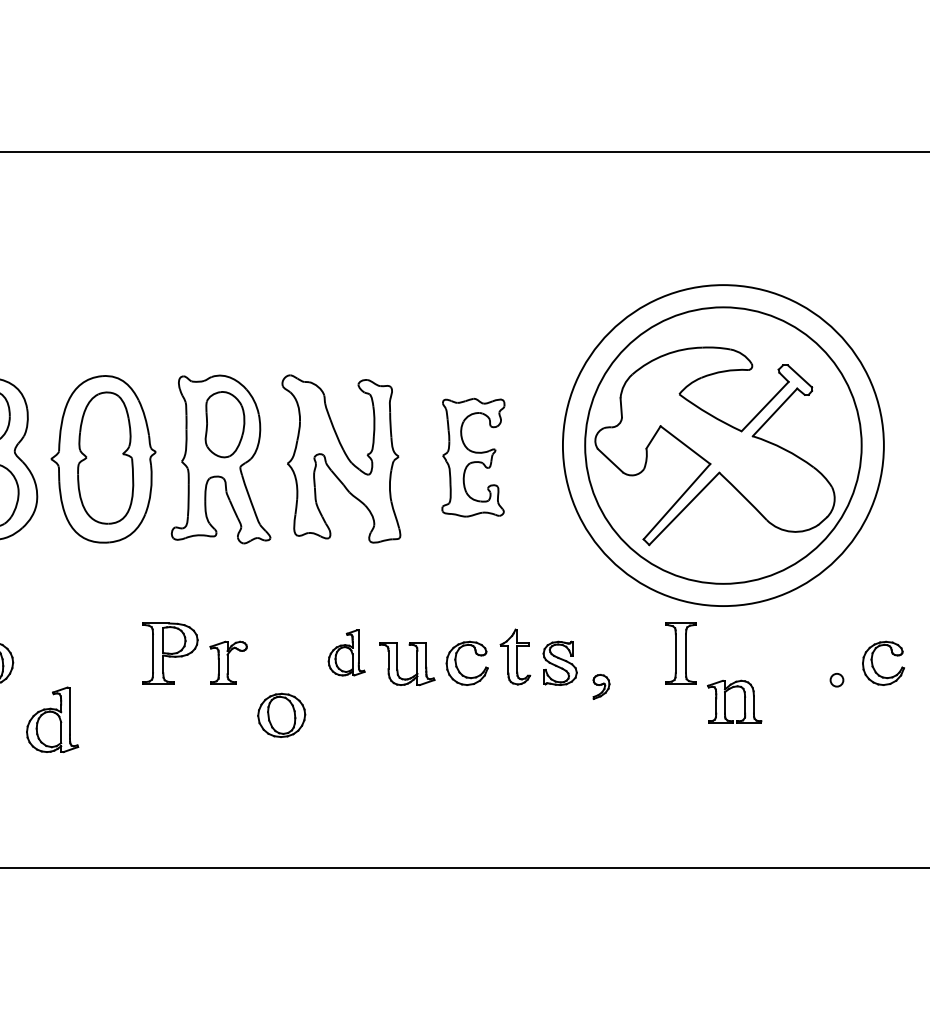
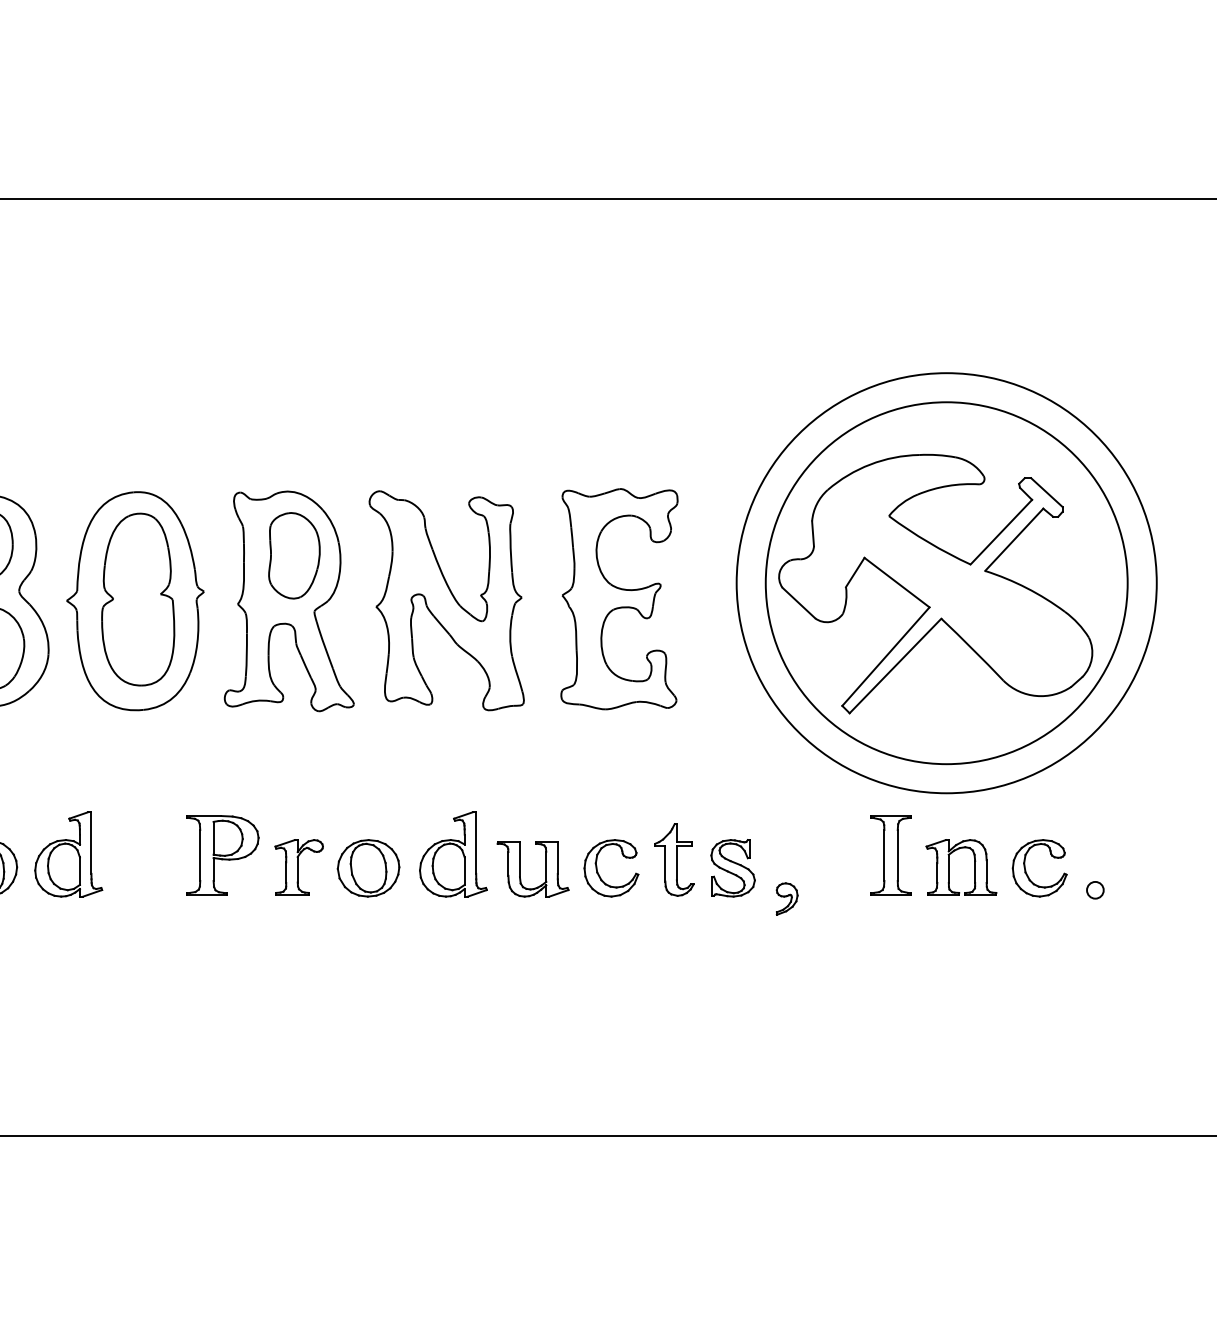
part: (473, 457) -> (619, 598), size x1.43
part: (346, 652) -> (453, 854), size x1.43
part: (873, 663) -> (1026, 868), moved
part: (725, 701) -> (949, 867), moved
part: (281, 714) -> (368, 867), moved
part: (52, 719) -> (68, 854), moved

